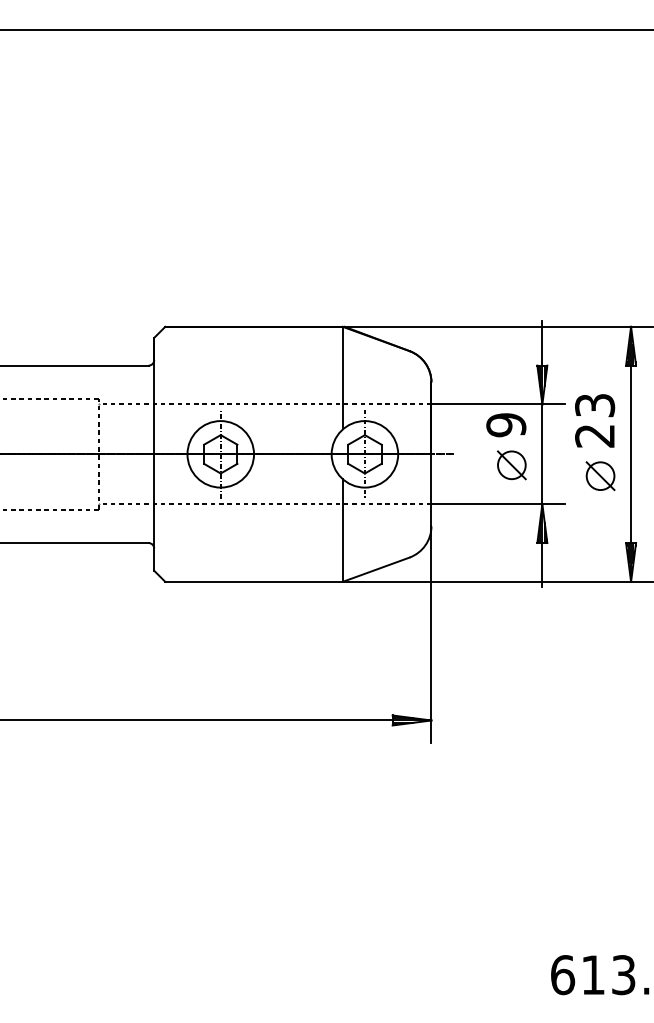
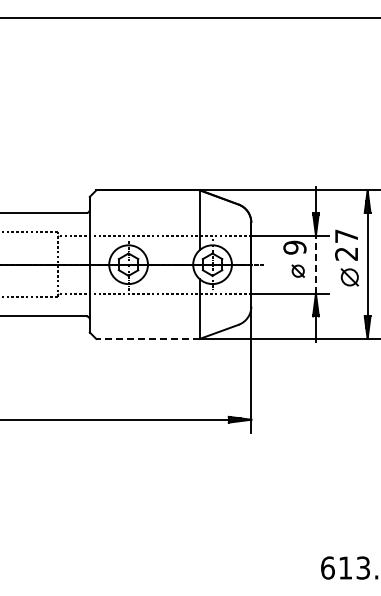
text: (594, 404) -> (346, 235), 23 -> 27
line: (541, 453) -> (315, 264), solid -> dashed
part: (512, 466) -> (298, 271), size x0.7
line: (253, 581) -> (147, 338), solid -> dashed

